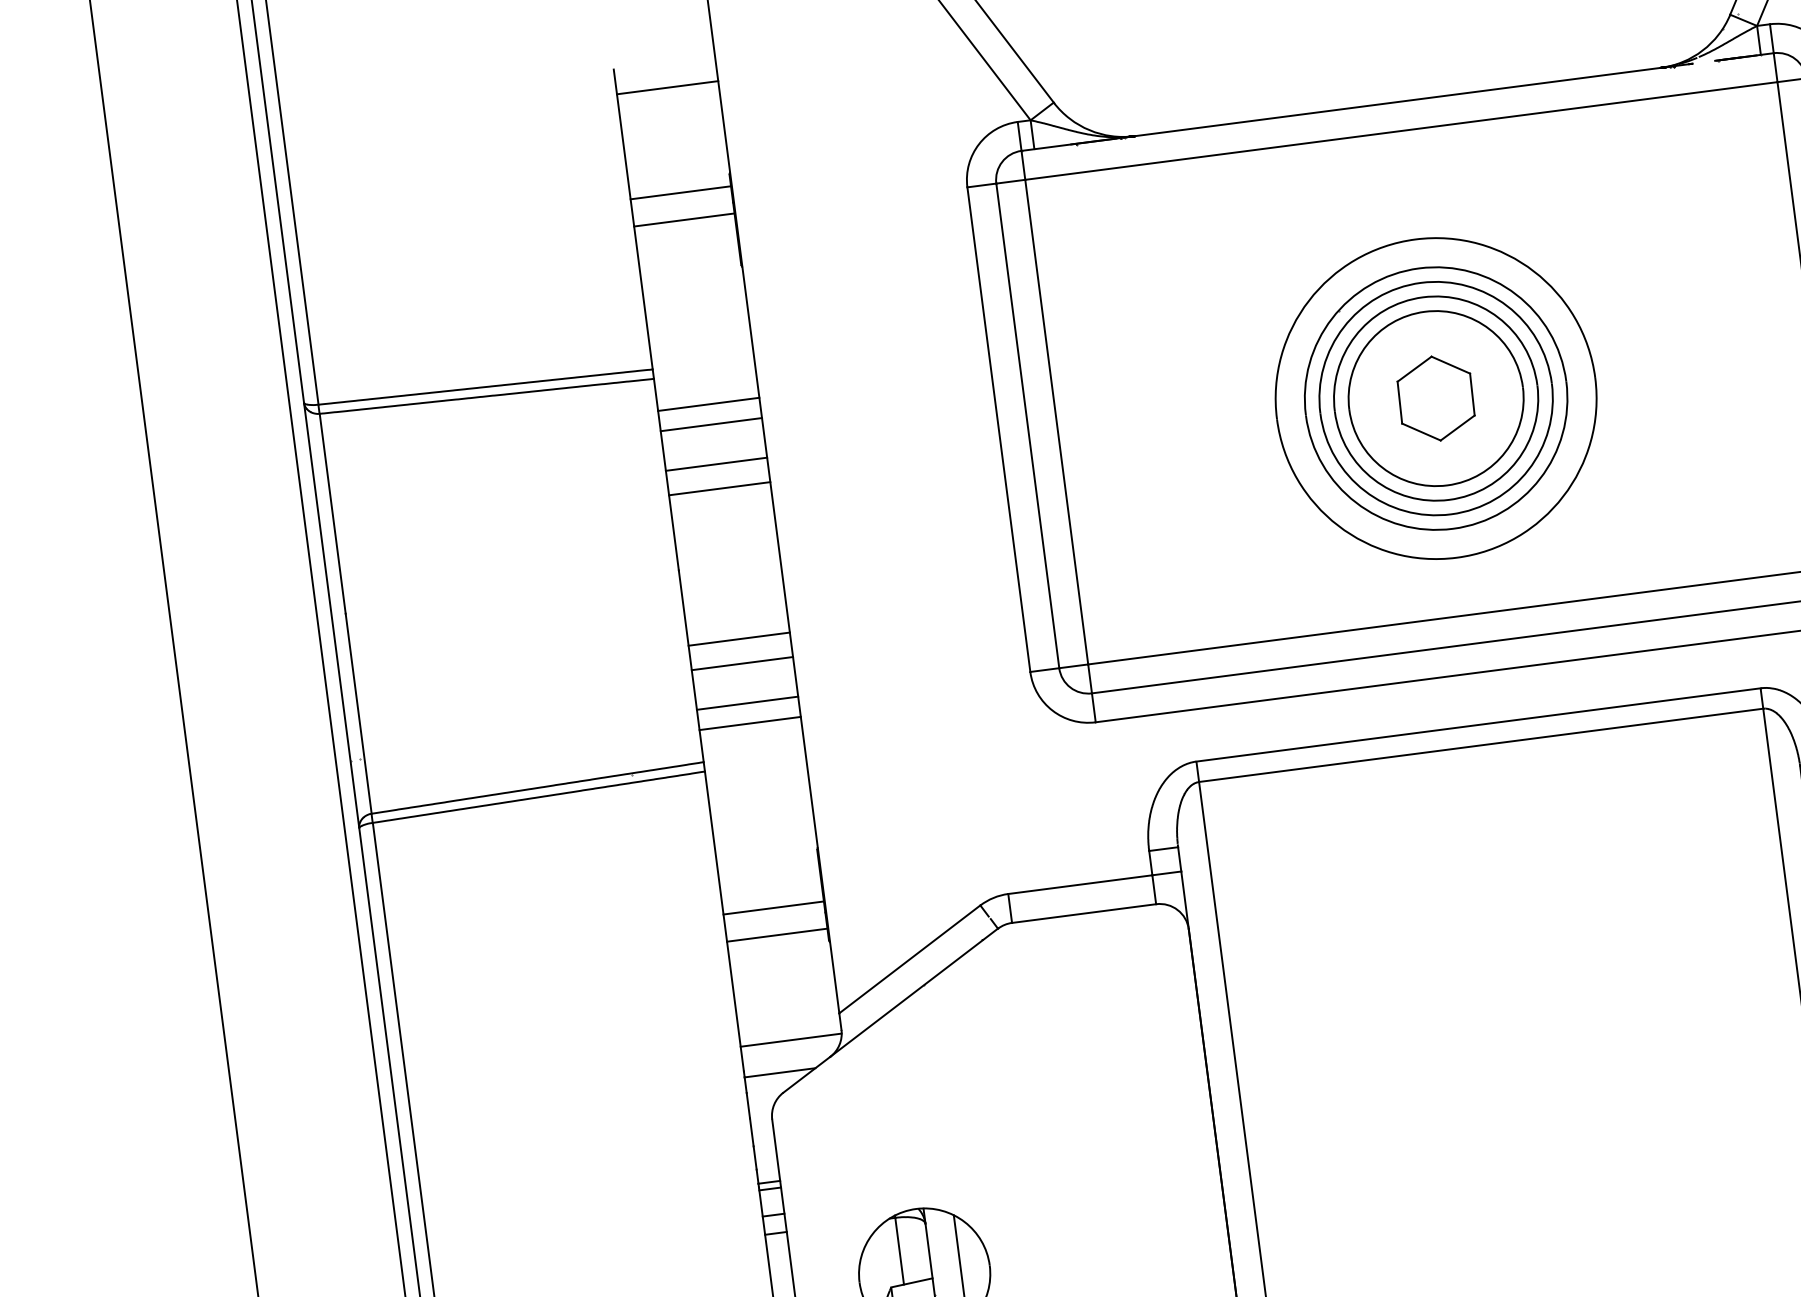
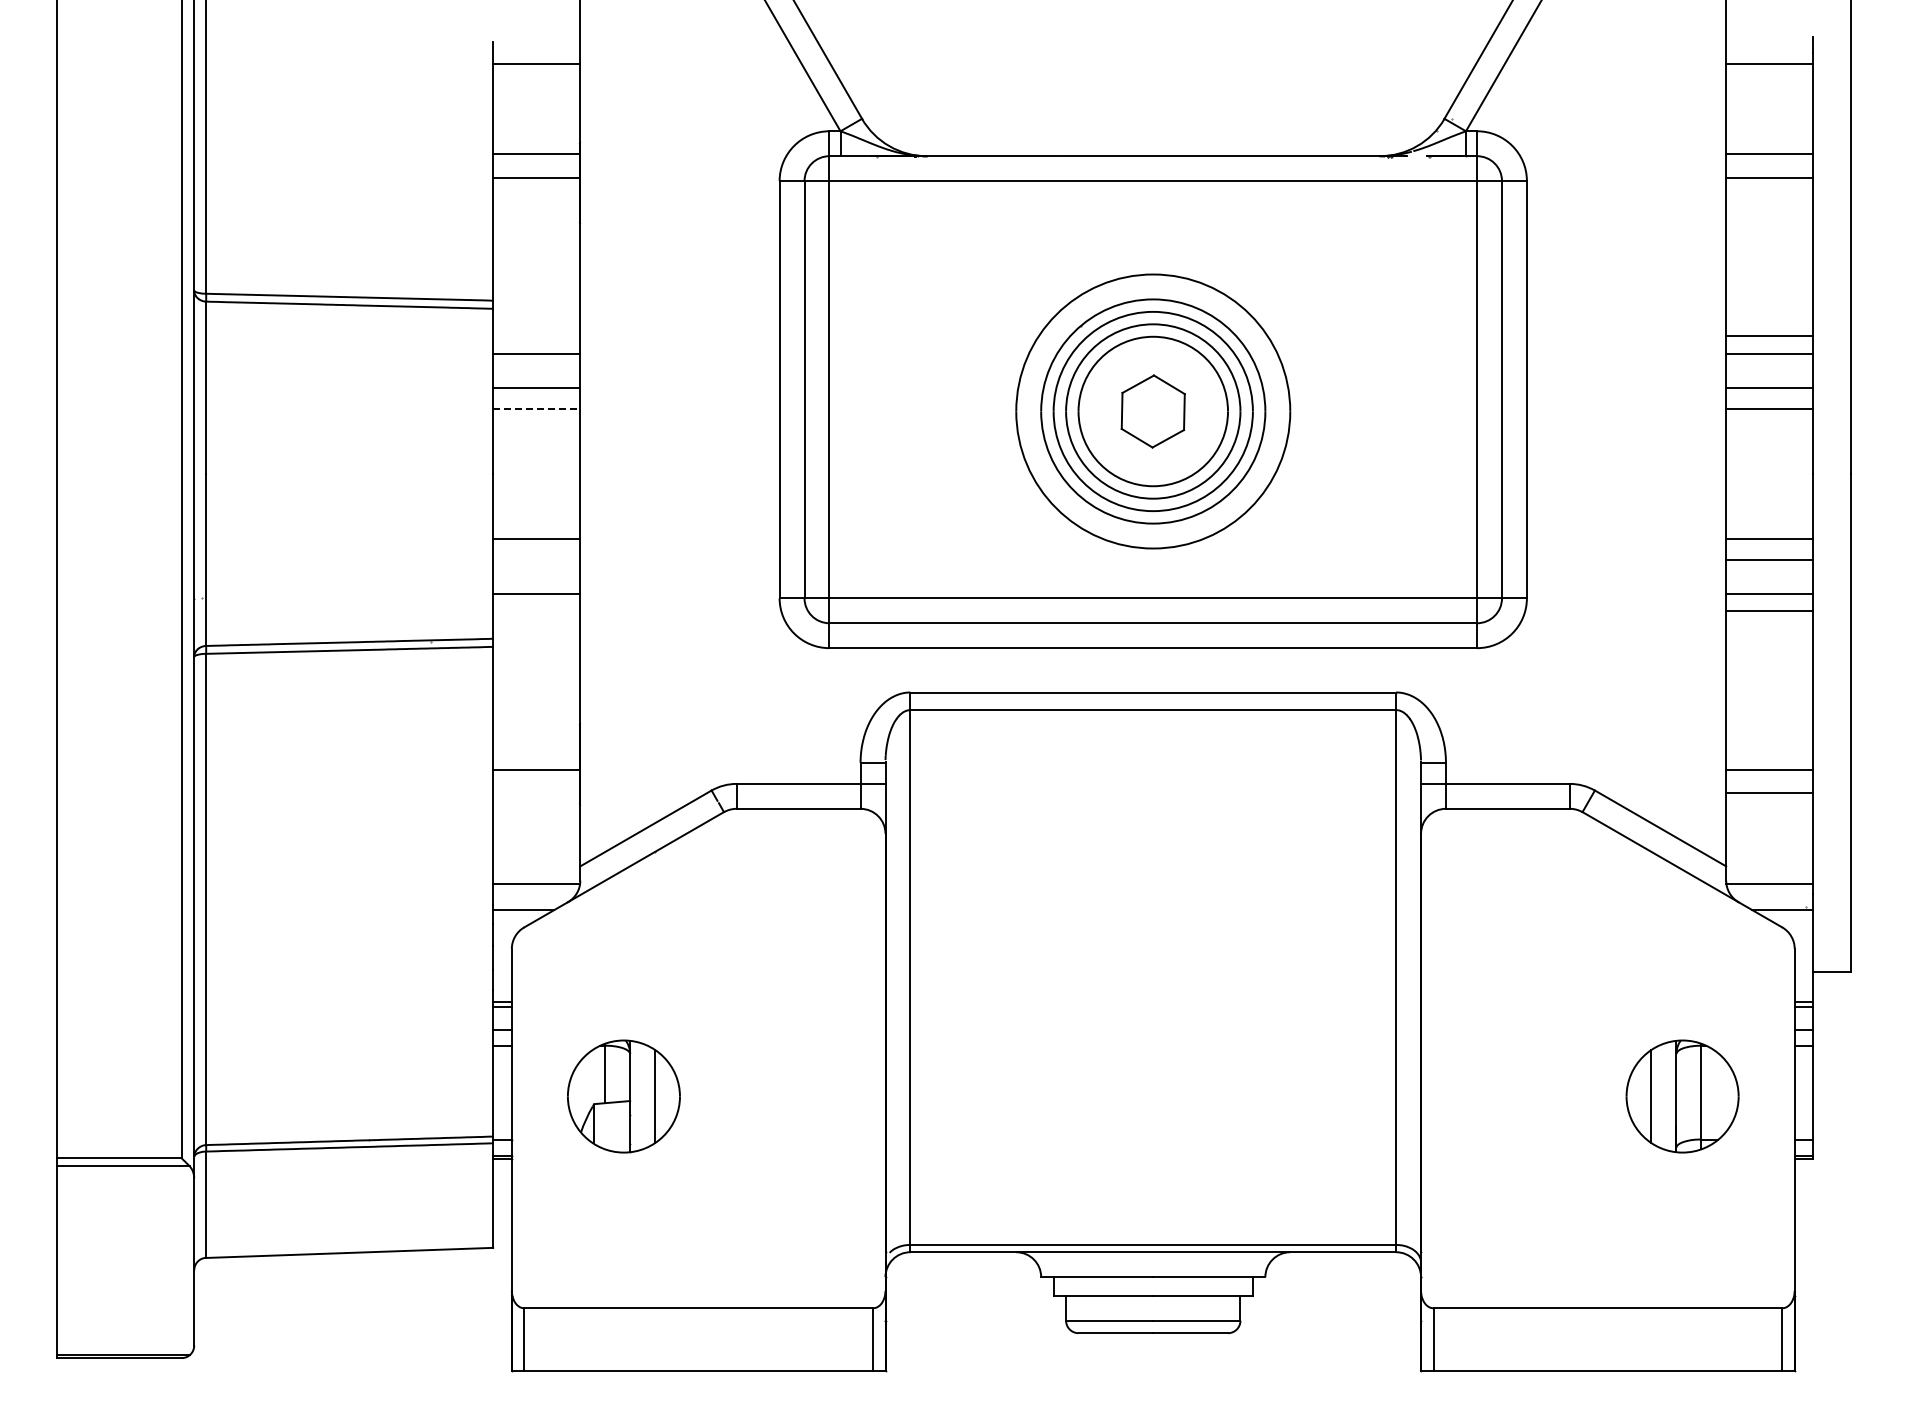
line: (708, 404) -> (536, 336), removed
line: (719, 489) -> (536, 409), solid -> dashed
line: (742, 663) -> (536, 559), removed
line: (749, 723) -> (536, 611), removed
line: (777, 935) -> (536, 793), removed

